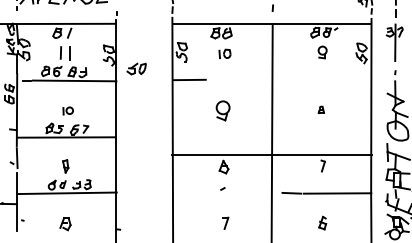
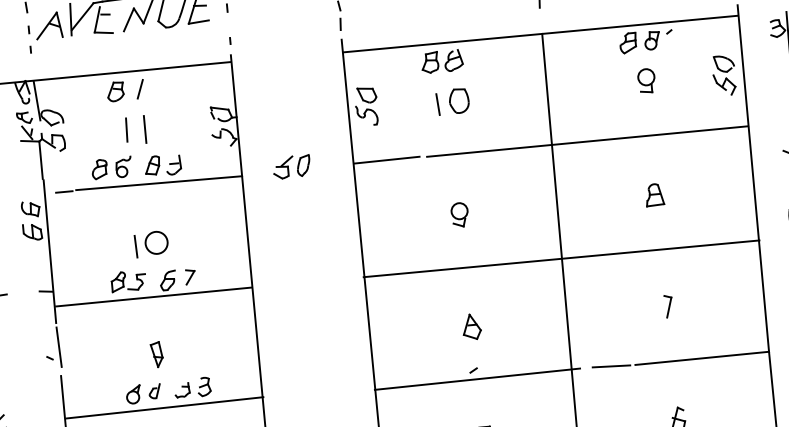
part: (224, 53) -> (451, 101), size x1.43
part: (136, 68) -> (291, 166), moved
line: (290, 79) -> (587, 140), added
part: (321, 109) -> (654, 194), size x1.67
part: (68, 110) -> (152, 243), size x1.67
part: (223, 110) -> (460, 214), size x0.62
line: (271, 155) -> (560, 259), moved
line: (224, 193) -> (477, 379), added

